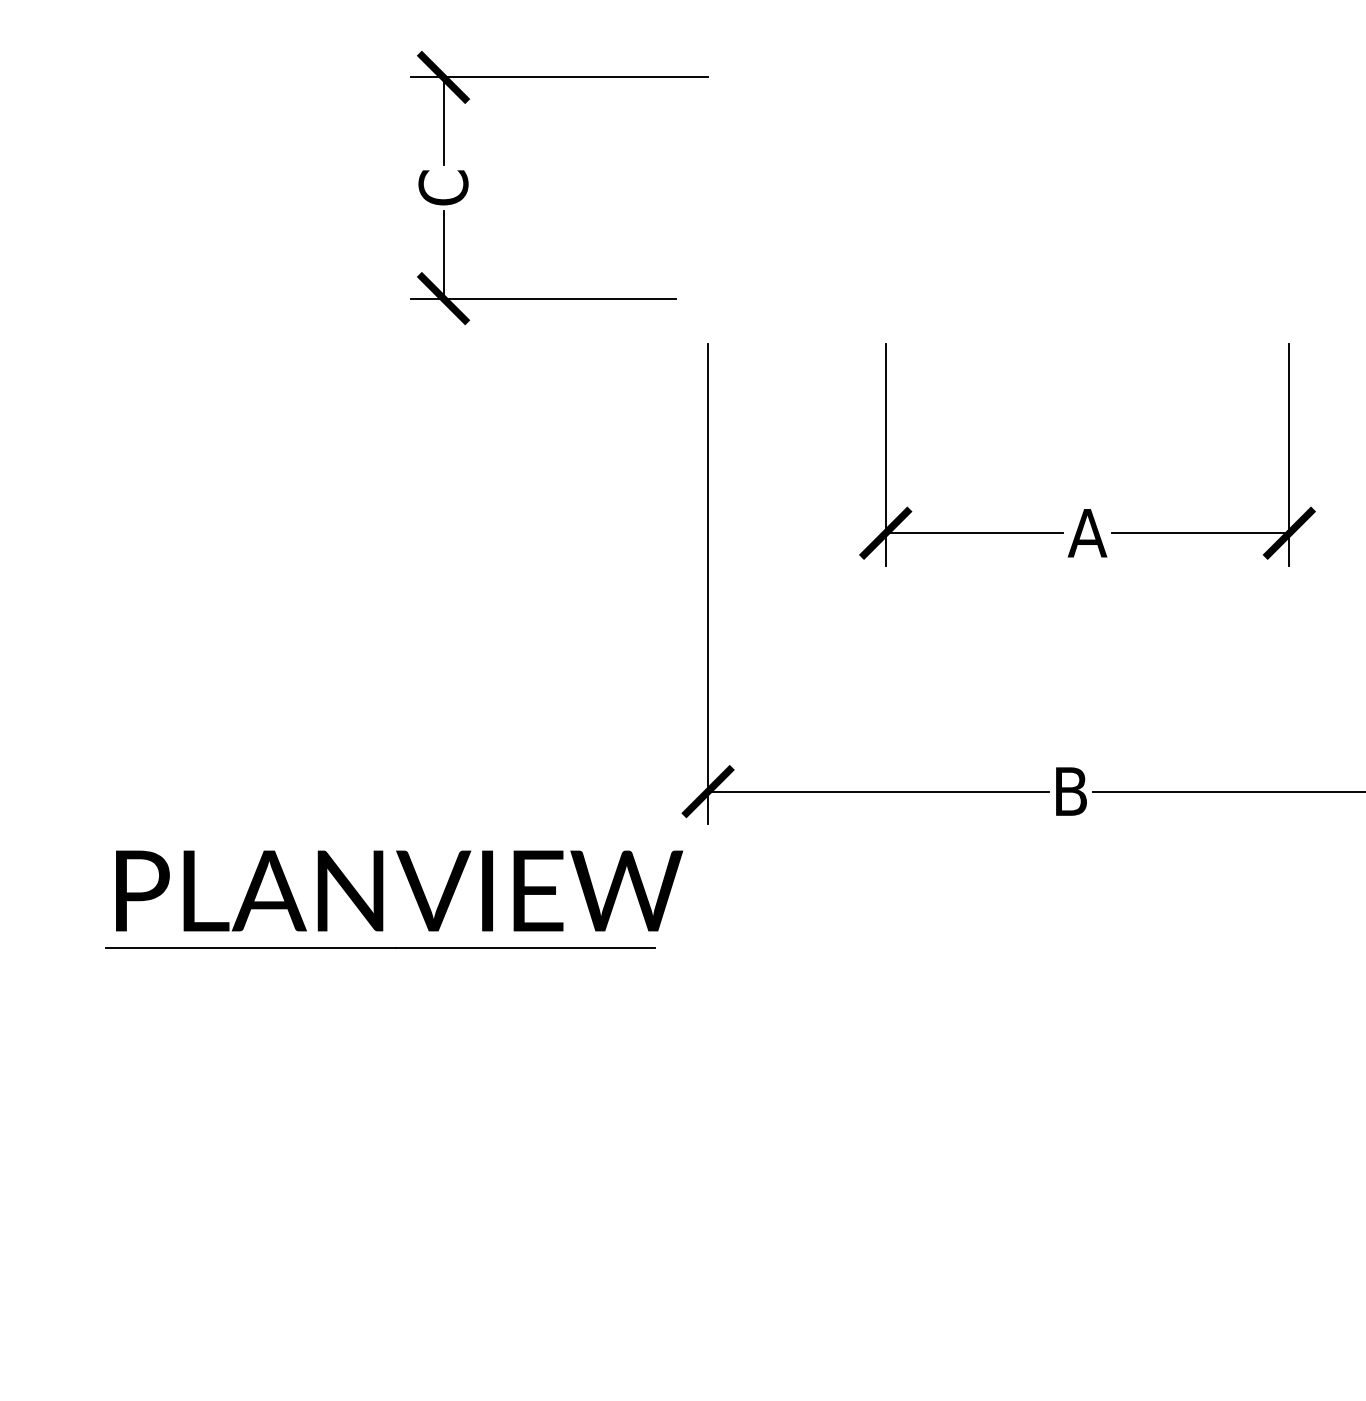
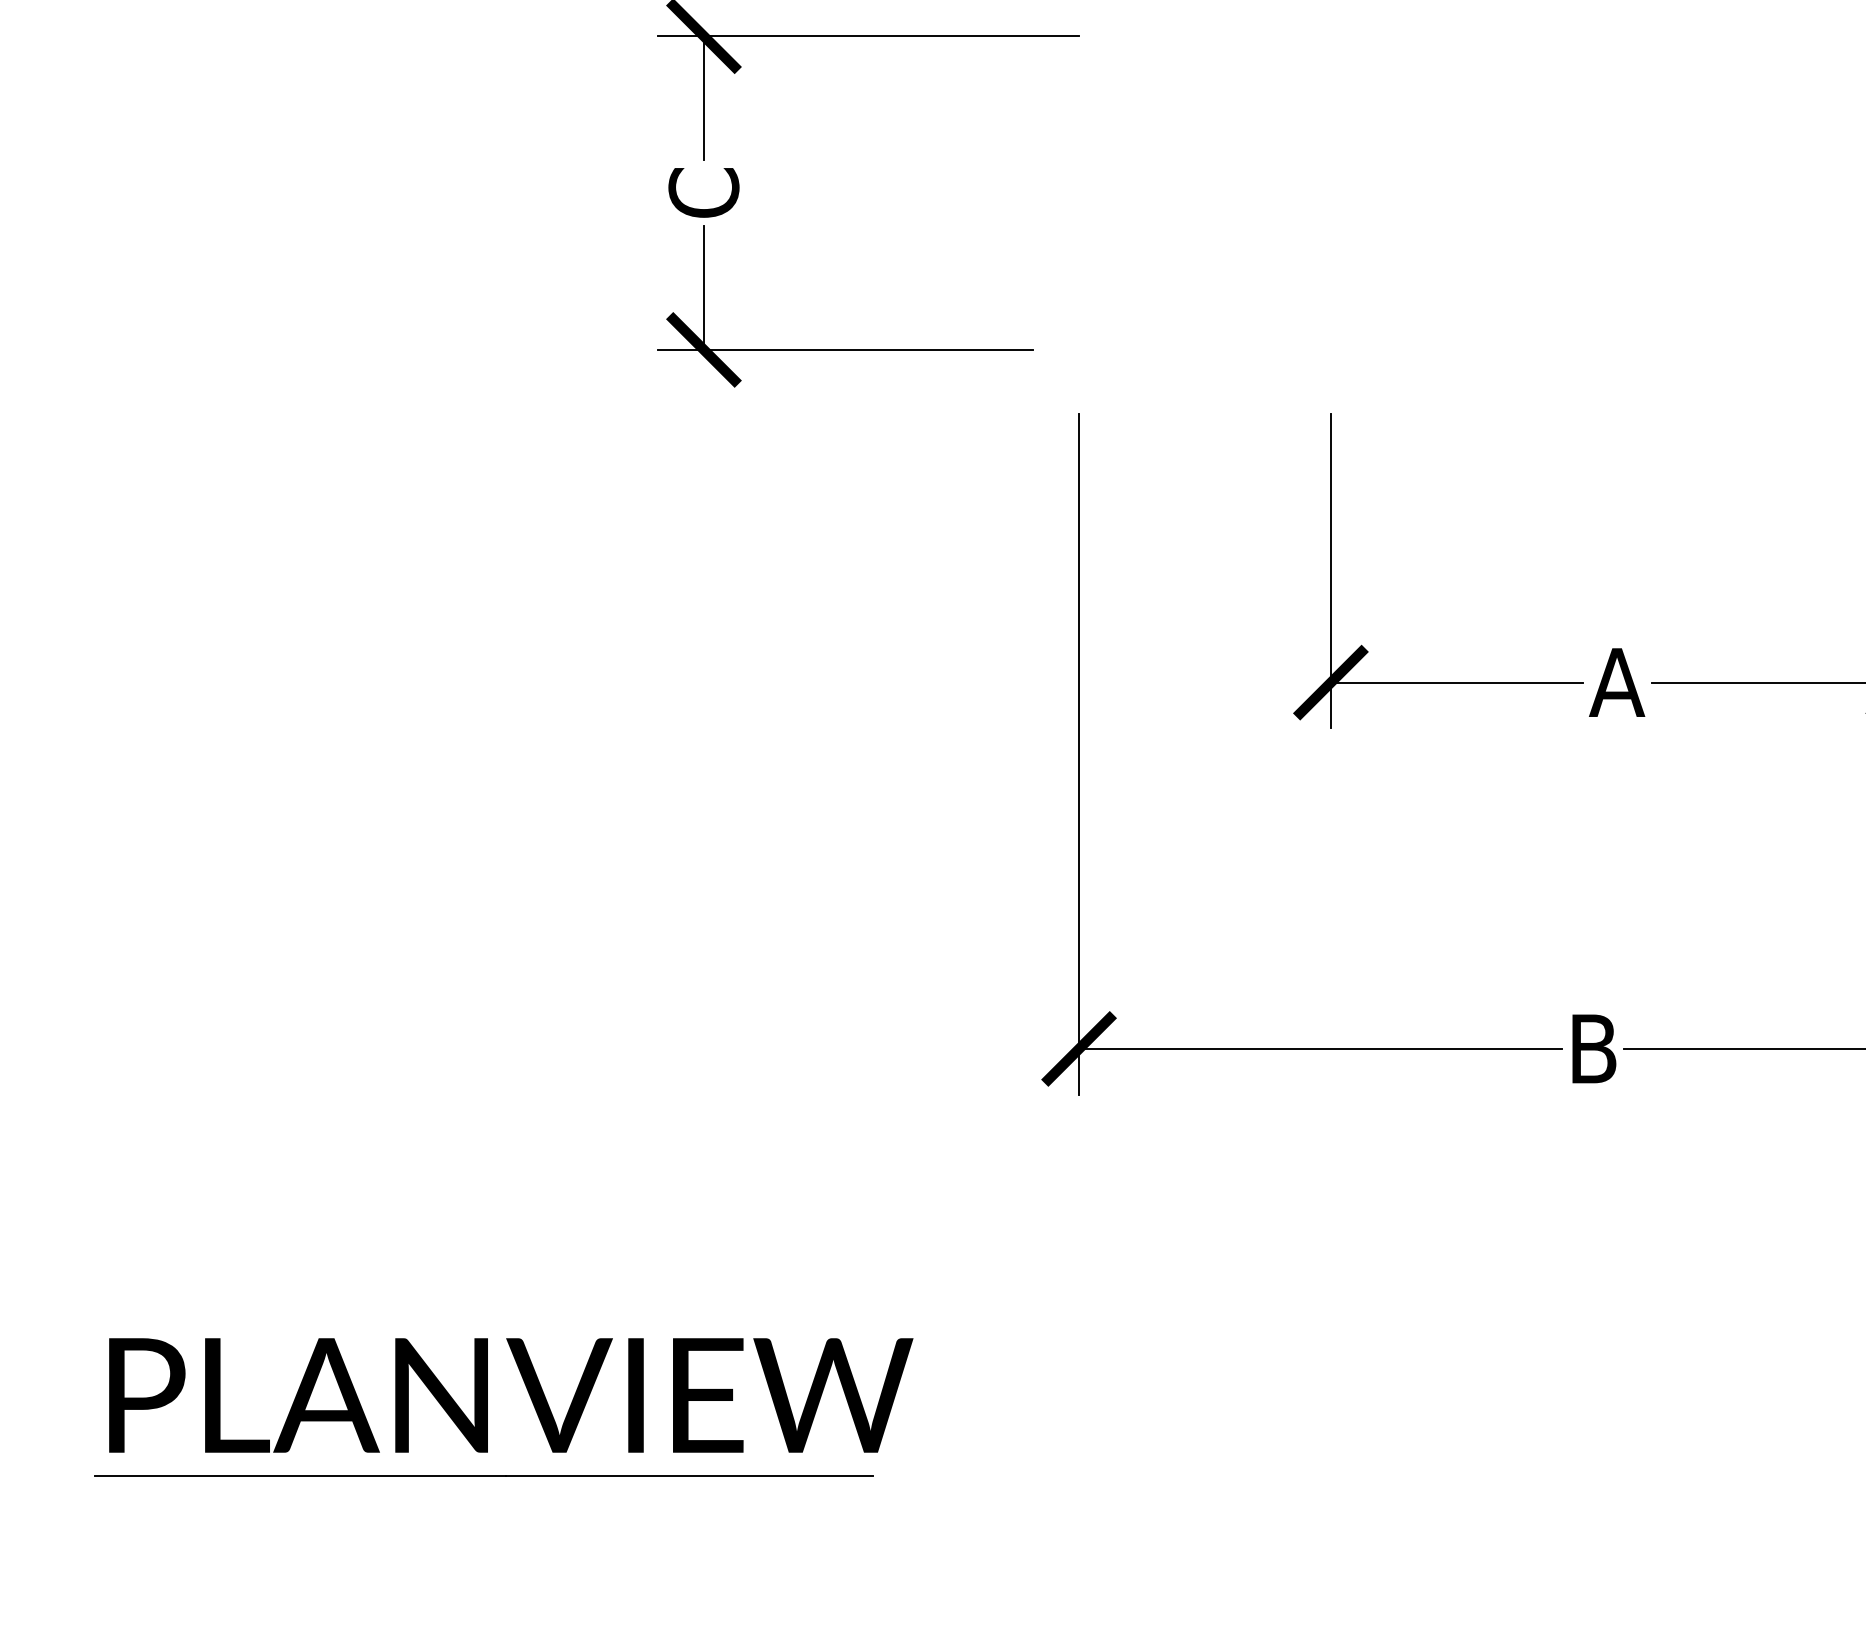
part: (383, 899) -> (488, 1407), moved

